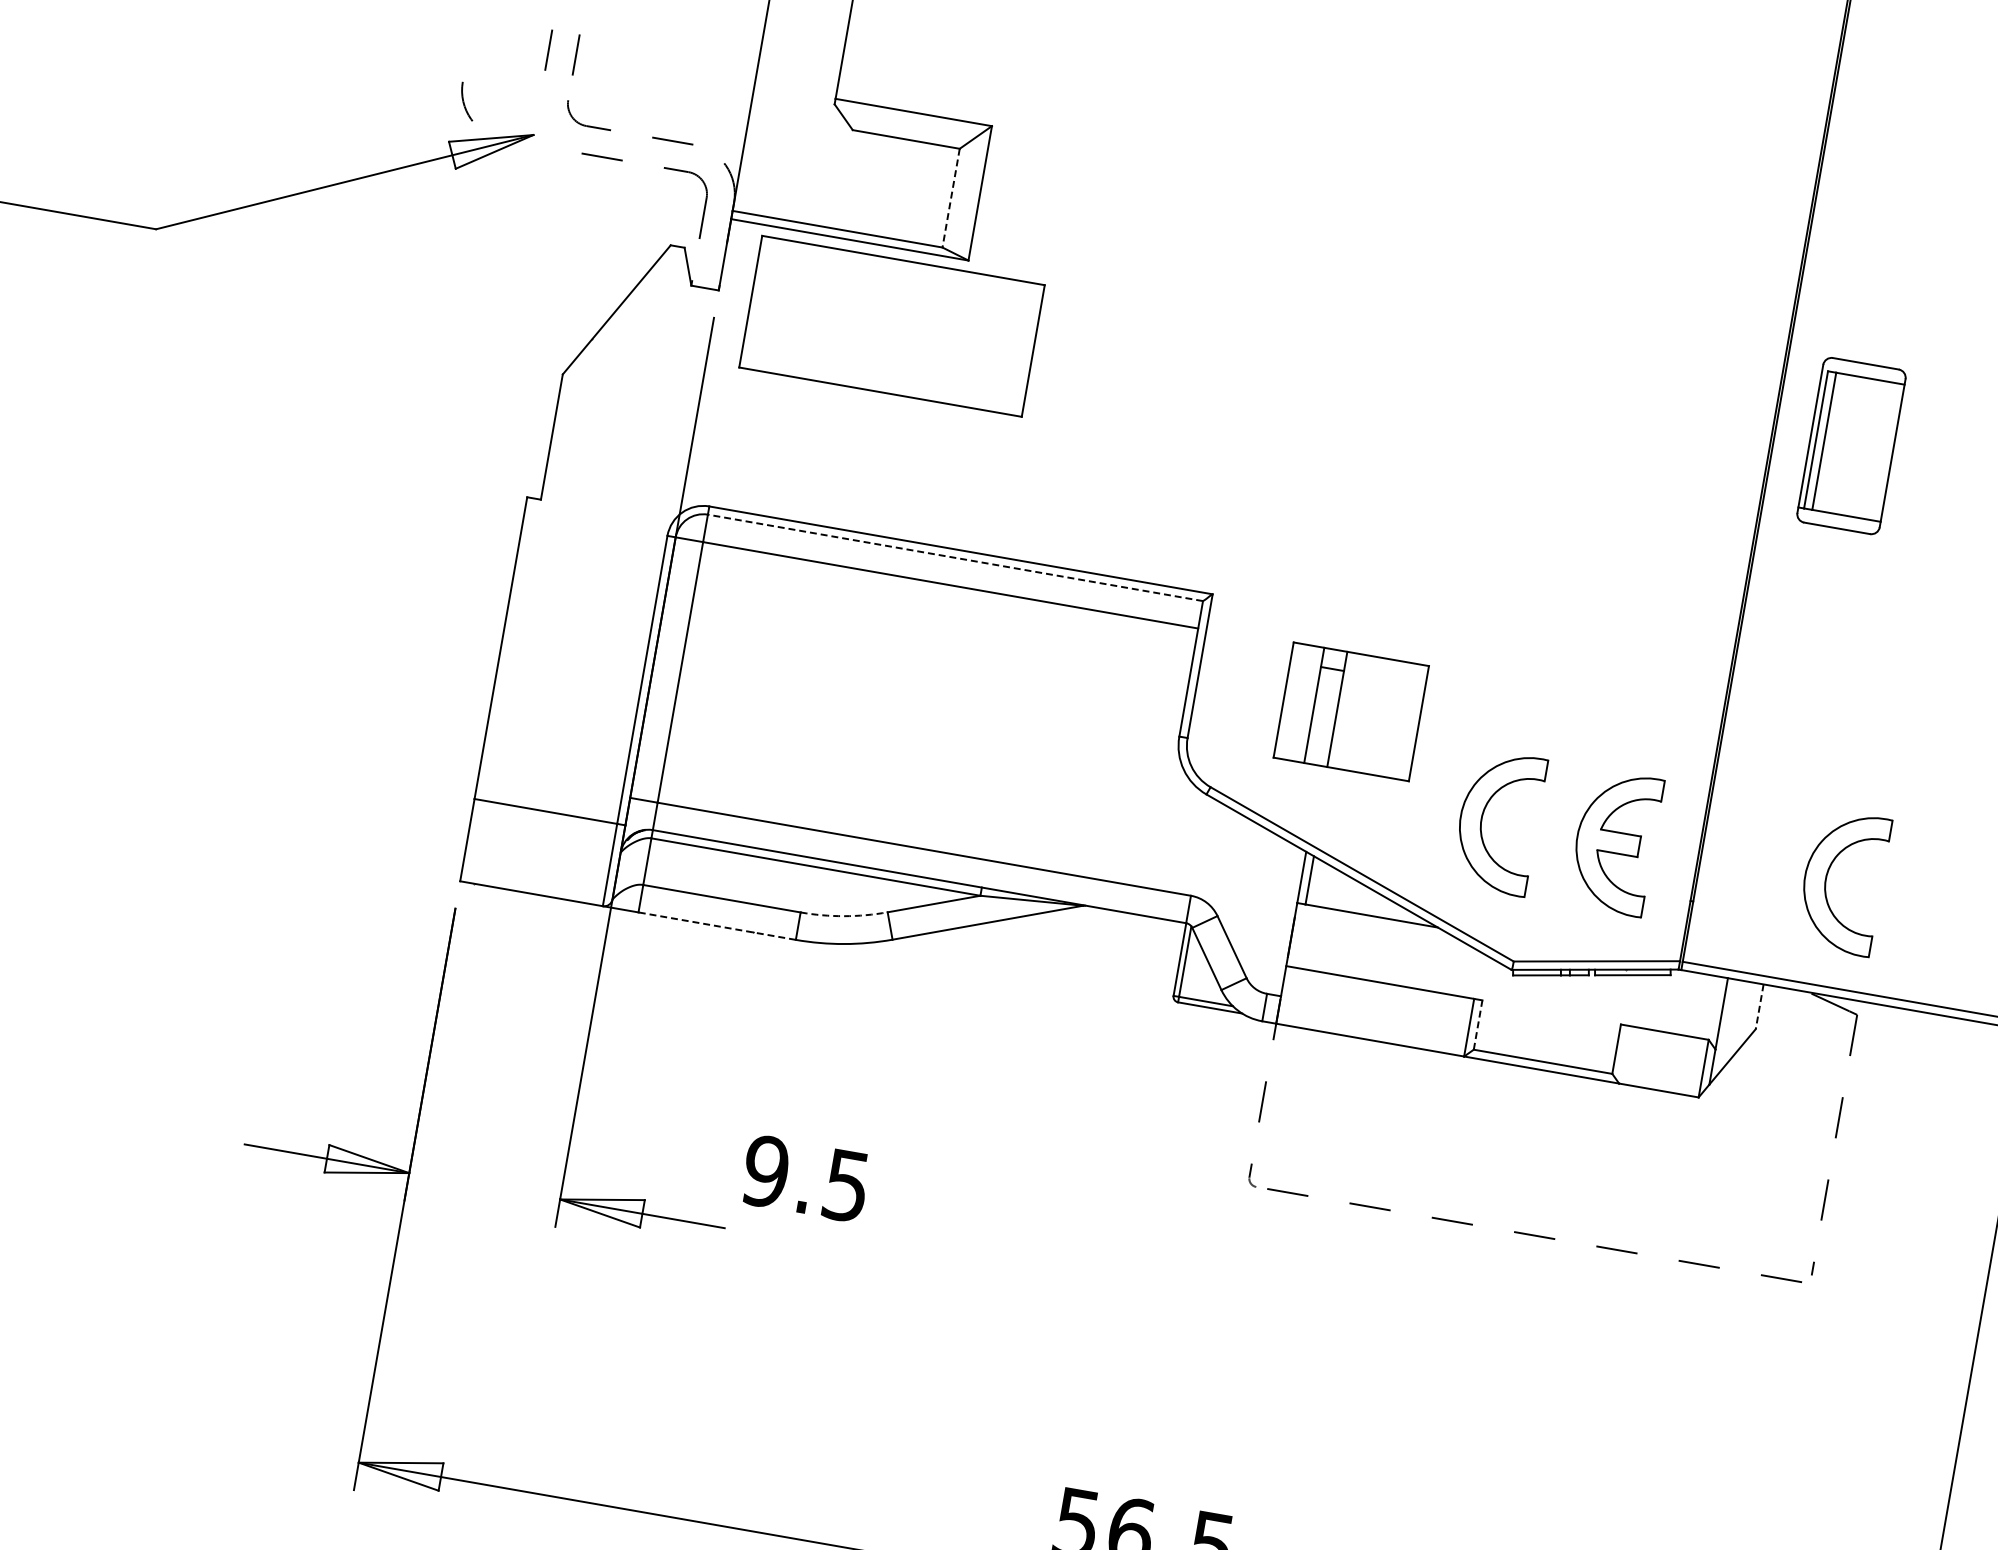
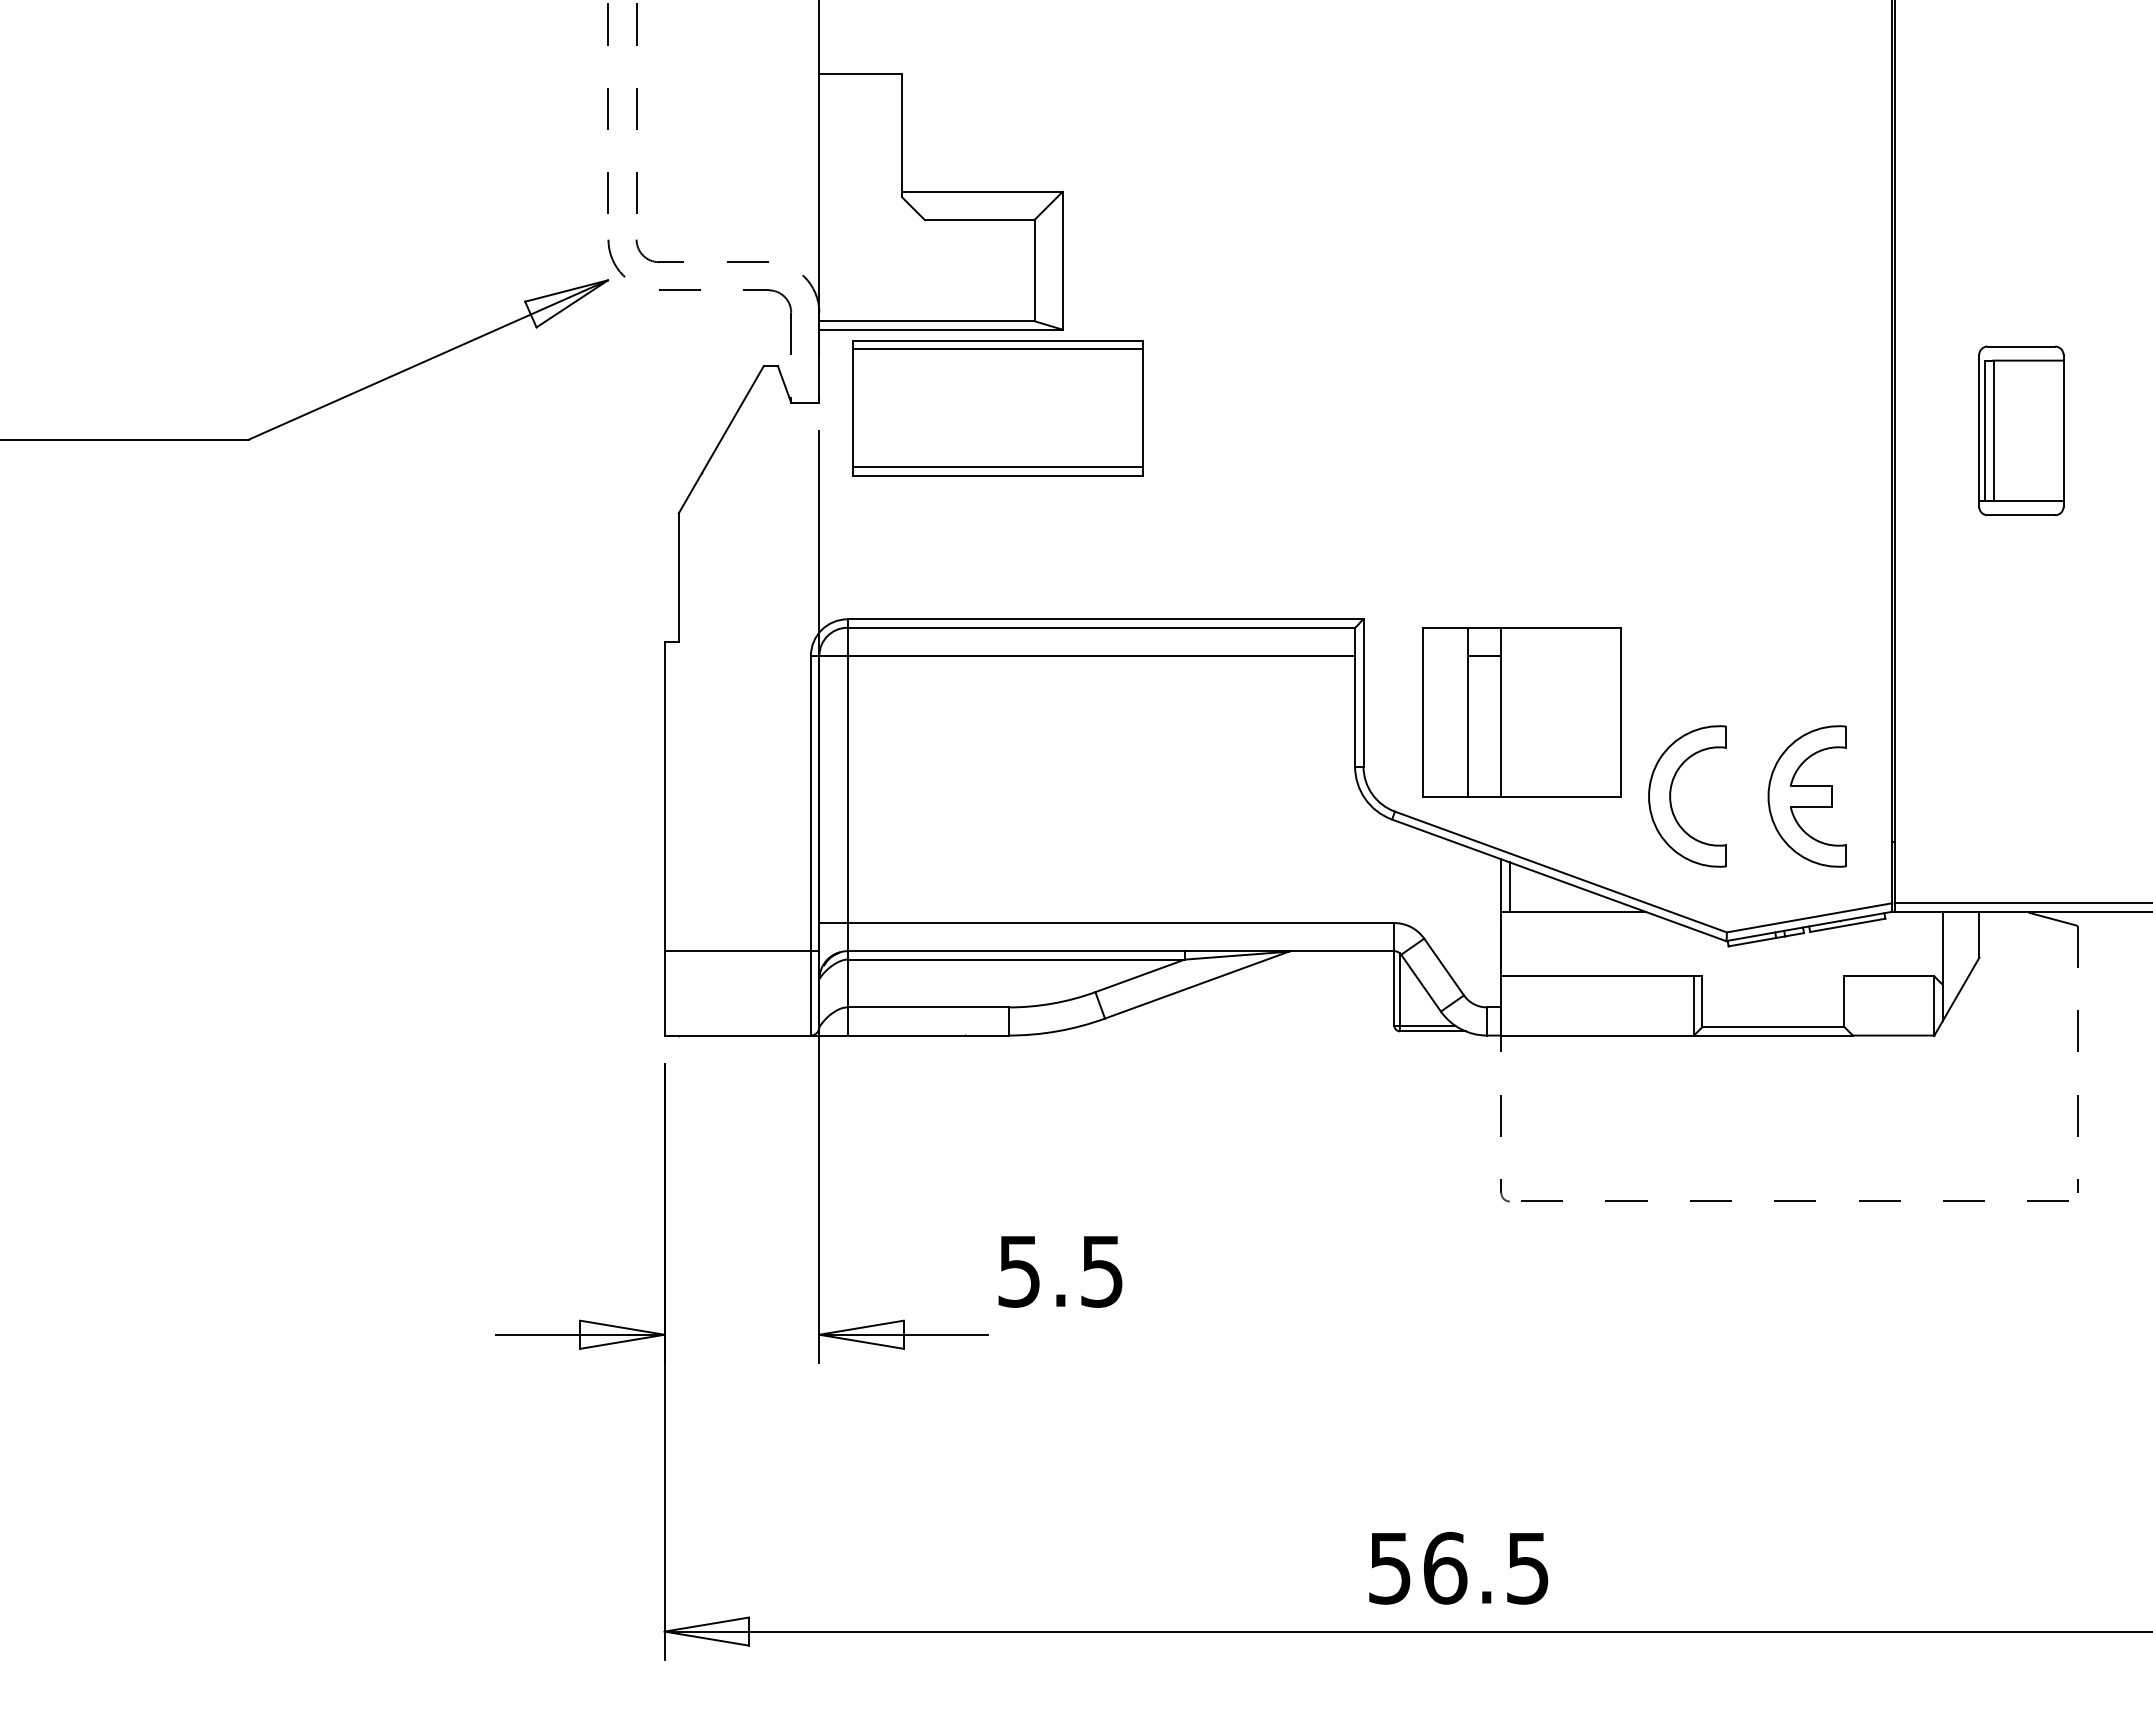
arc: (464, 101) -> (613, 258), moved
line: (951, 198) -> (1034, 270), dashed -> solid
line: (901, 268) -> (997, 349), added
line: (881, 383) -> (997, 467), added
part: (1851, 445) -> (2021, 430), moved
line: (955, 557) -> (1101, 627), dashed -> solid
part: (1350, 712) -> (1521, 712), size x1.43
part: (1827, 879) -> (2024, 796), removed
arc: (843, 916) -> (1052, 1003), dashed -> solid
line: (717, 926) -> (928, 1035), dashed -> solid
line: (1759, 1006) -> (1979, 934), dashed -> solid
line: (1478, 1024) -> (1702, 1001), dashed -> solid
text: (765, 1171) -> (1018, 1271), 9.5 -> 5.5

